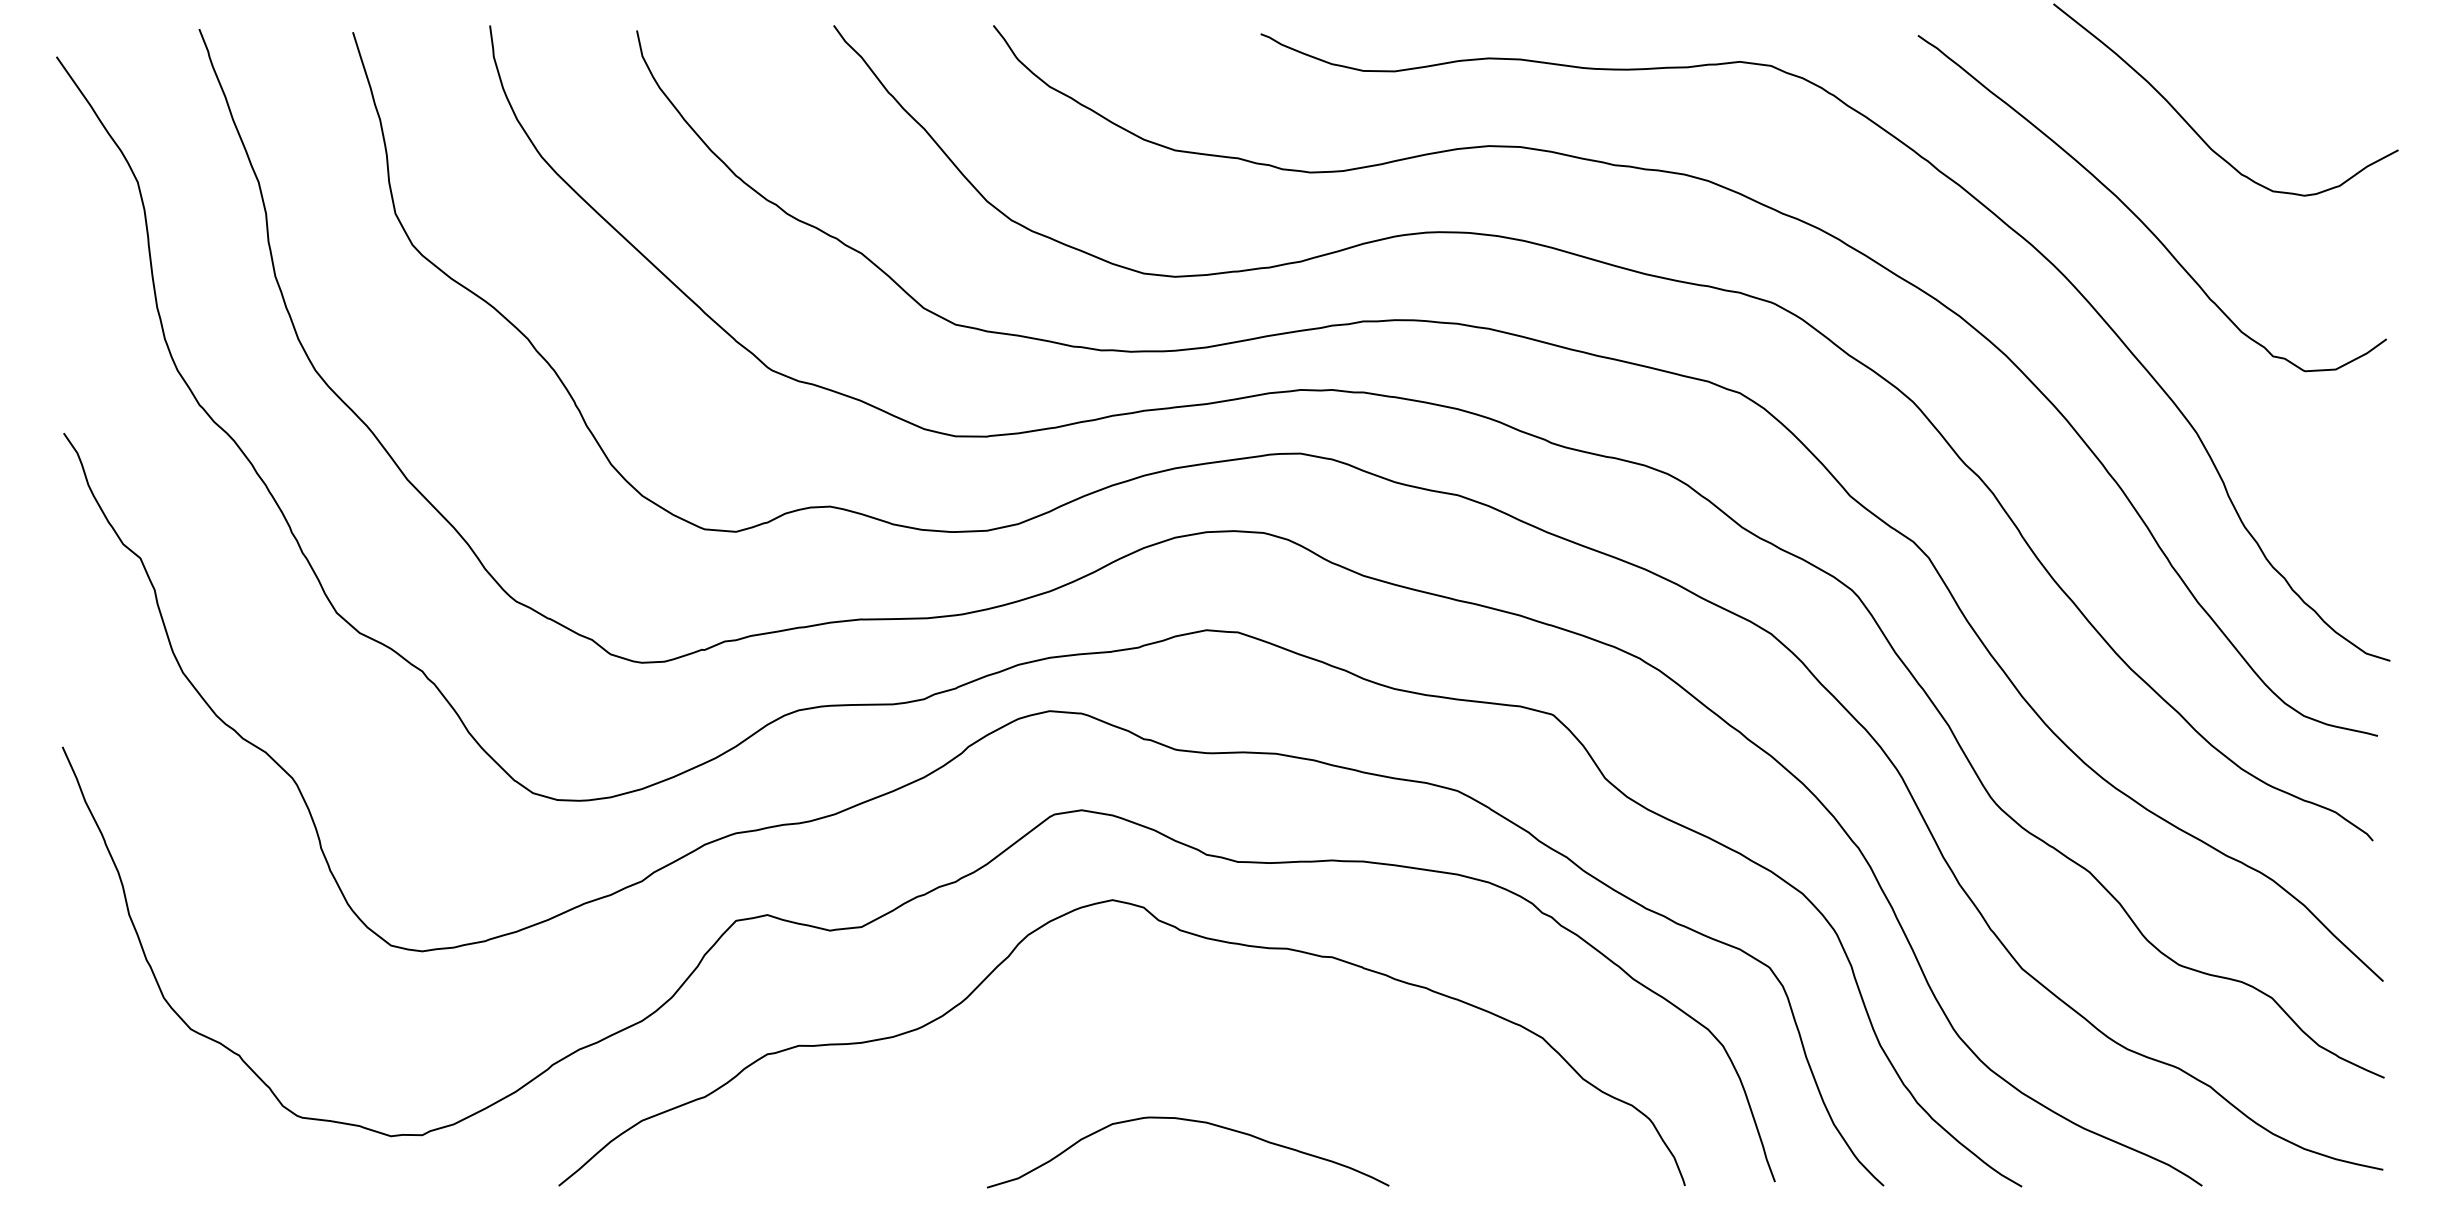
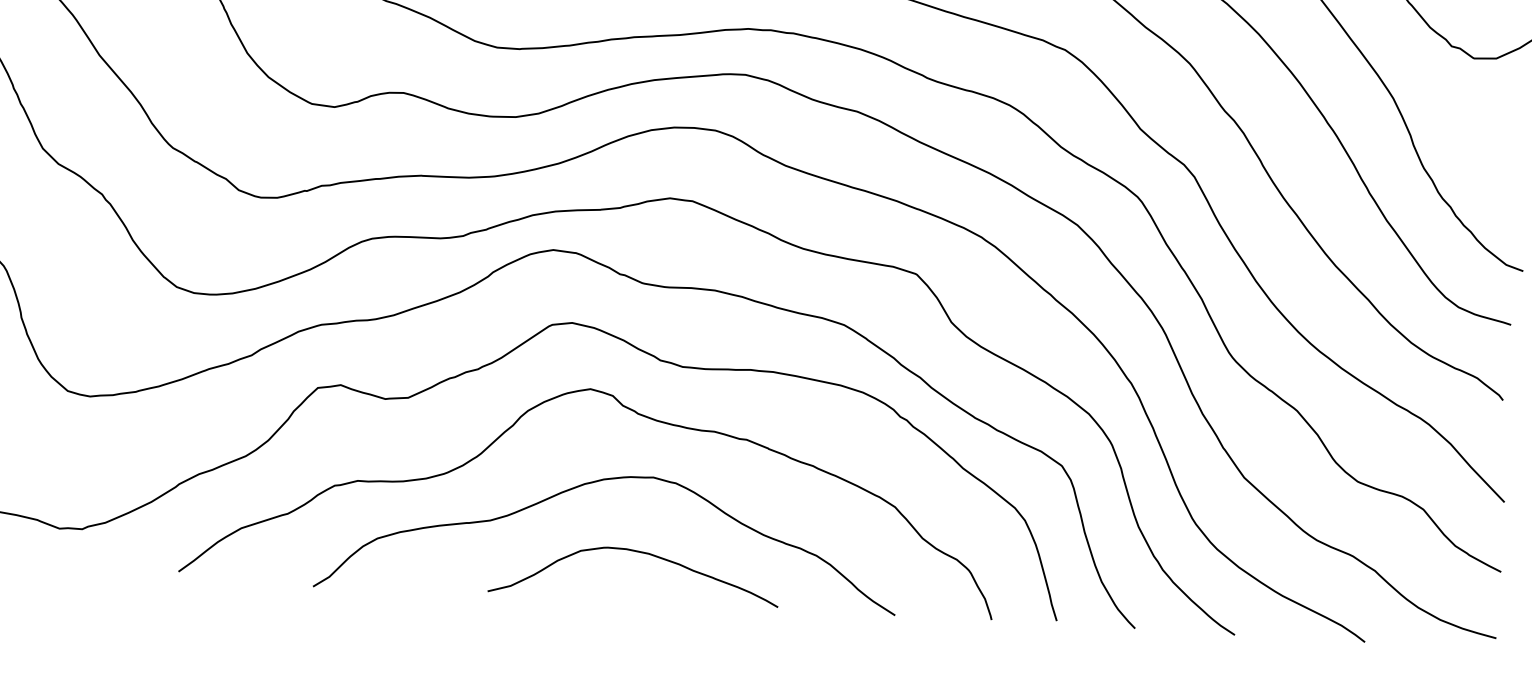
curve: (1127, 1028) -> (595, 482), added

